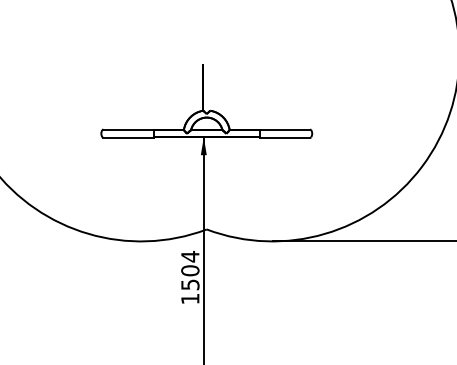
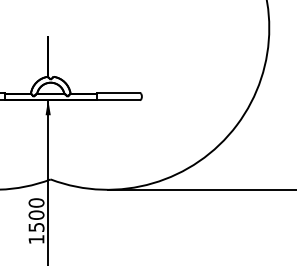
text: (190, 256) -> (36, 202), 1504 -> 1500

